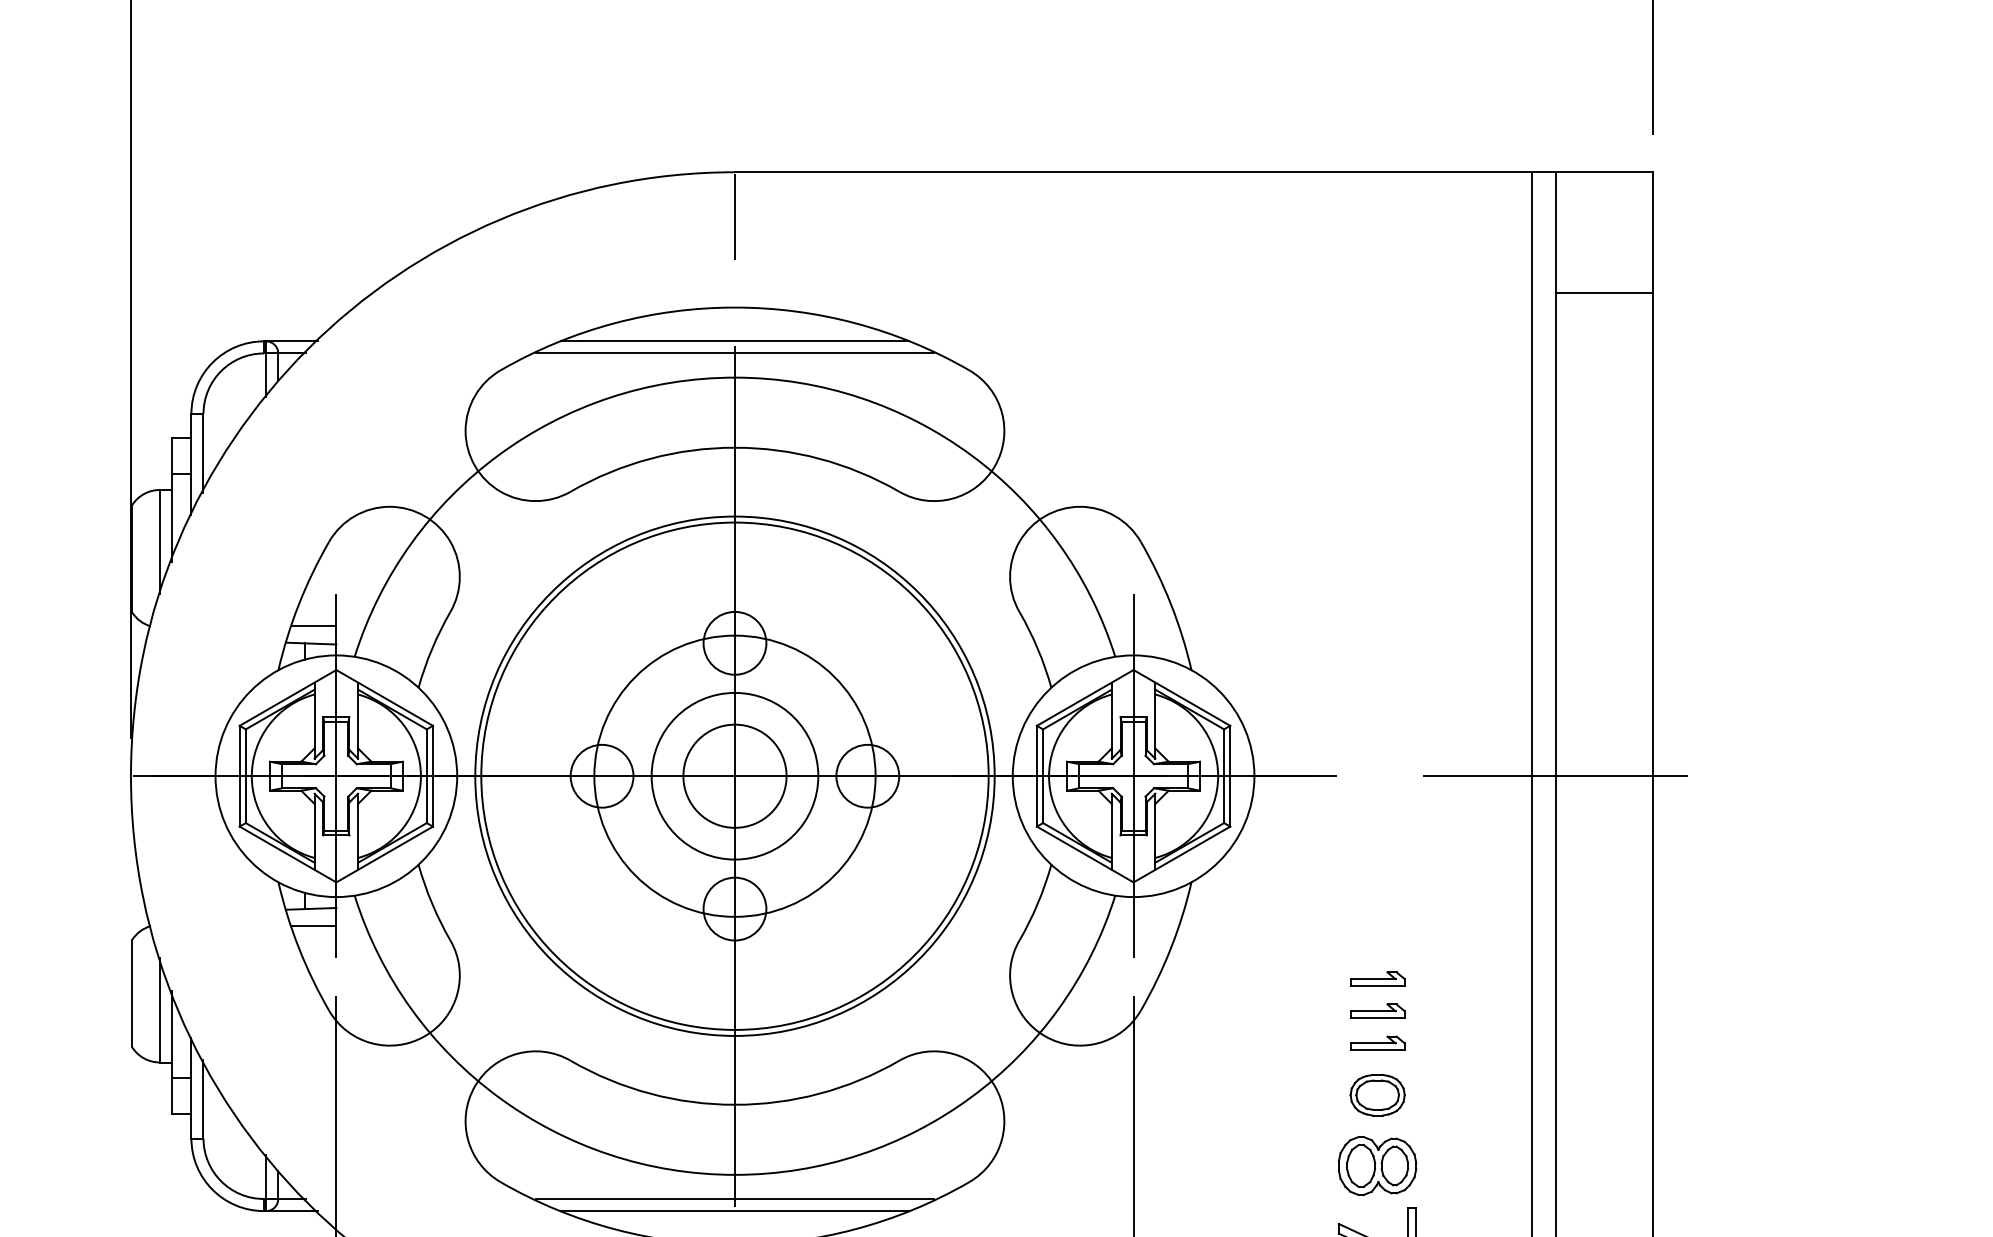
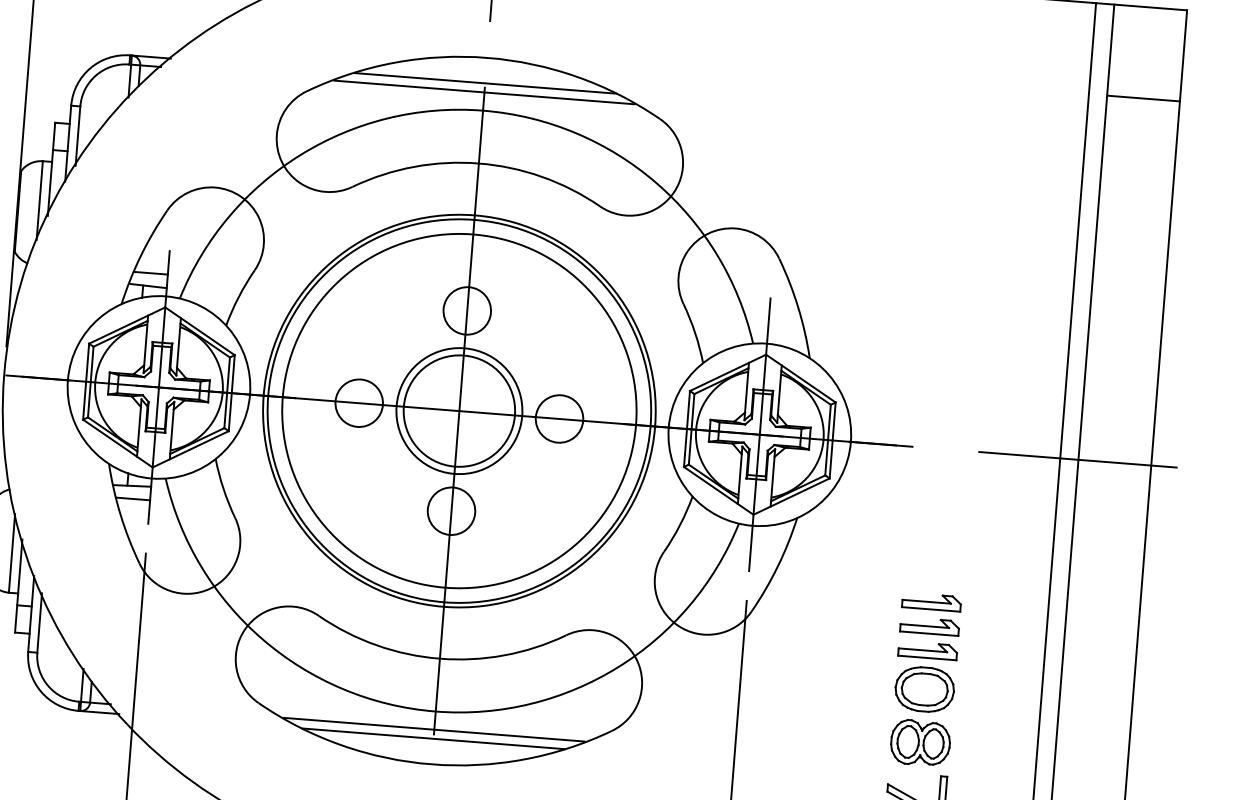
circle: (734, 775) -> (459, 410), size x1.43
circle: (734, 775) -> (459, 410), size x1.67
part: (1377, 978) -> (931, 601), size x1.43
part: (1377, 1010) -> (929, 625), size x1.43
part: (1377, 1042) -> (927, 649), size x1.43
part: (1377, 1095) -> (924, 689), size x1.43

